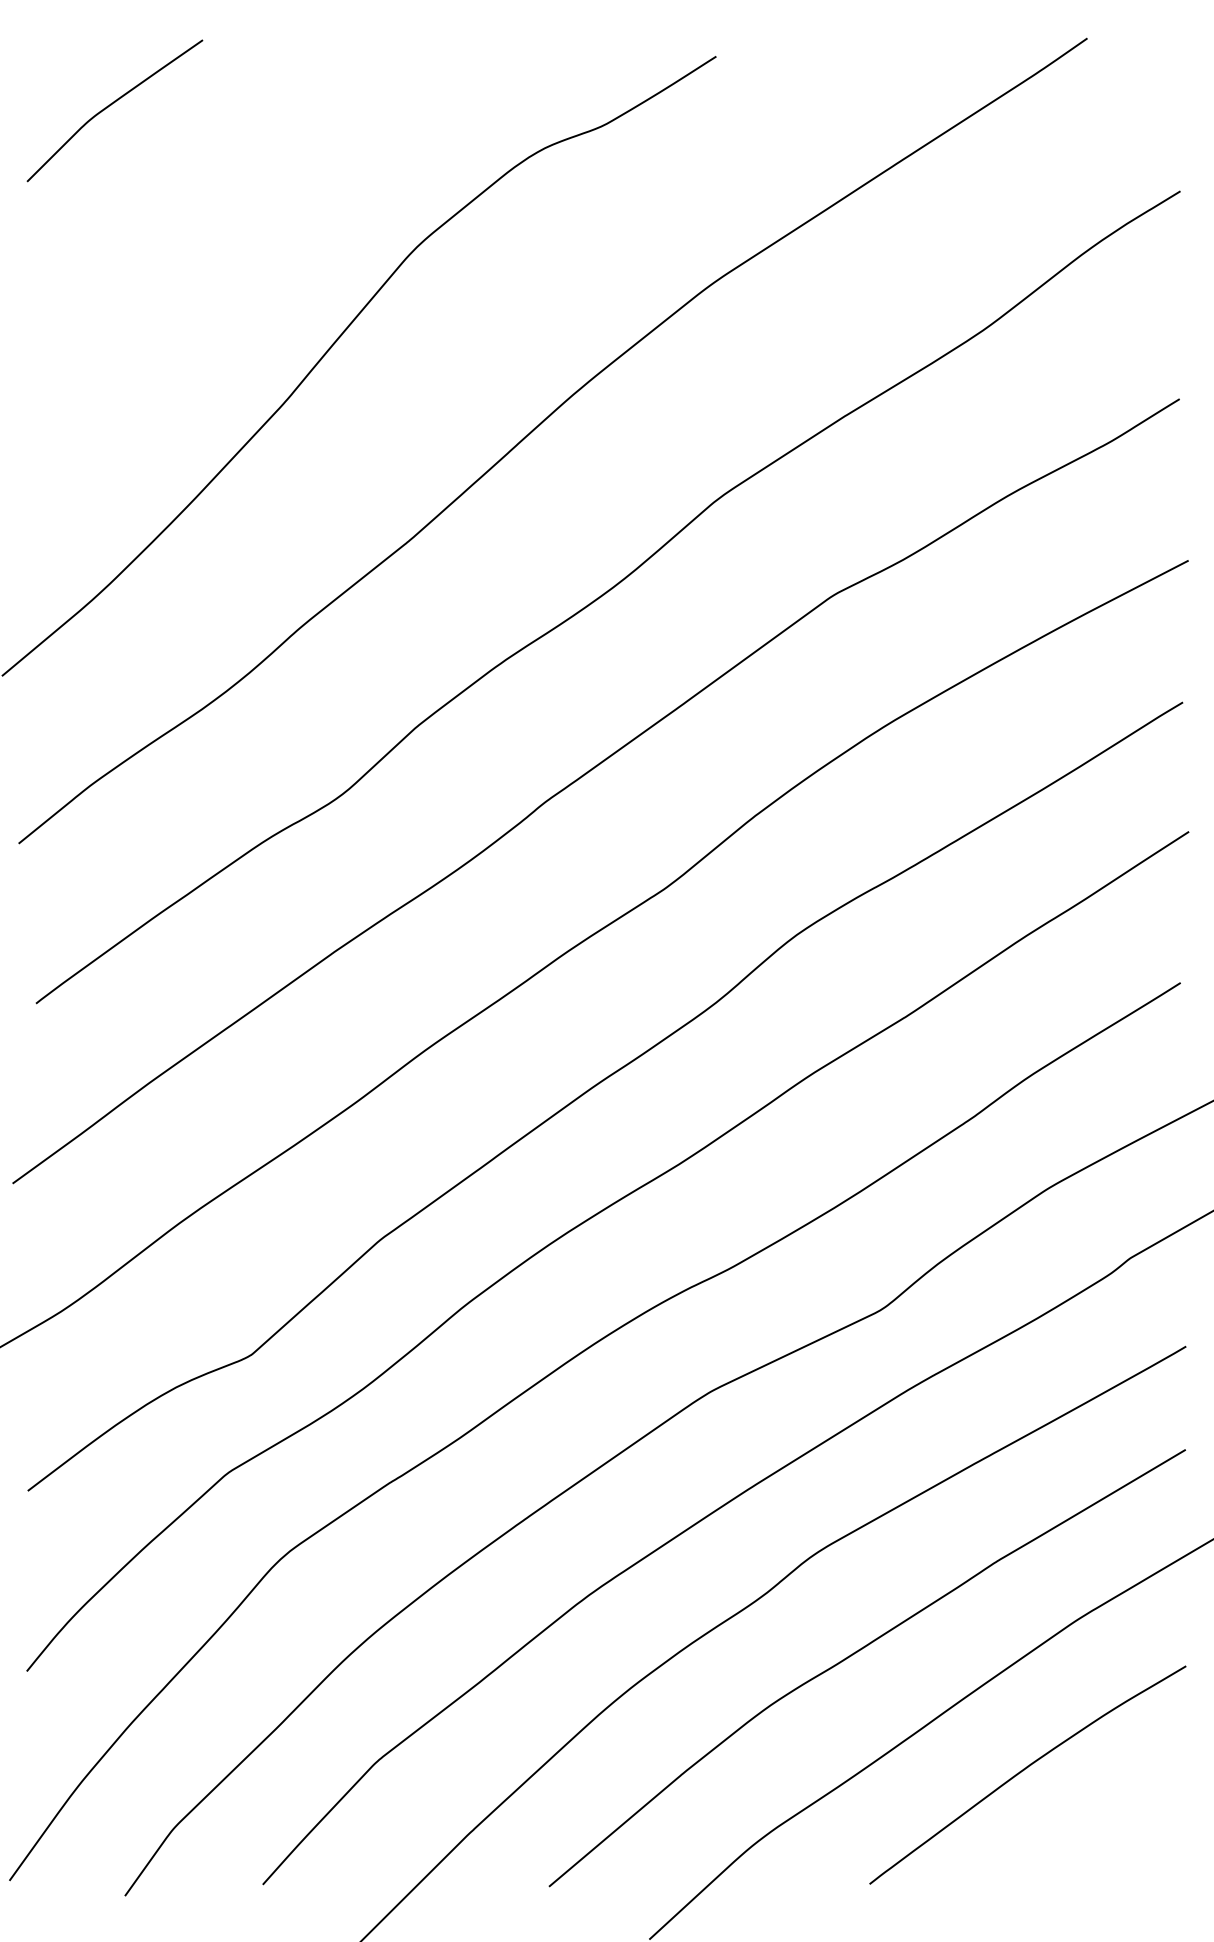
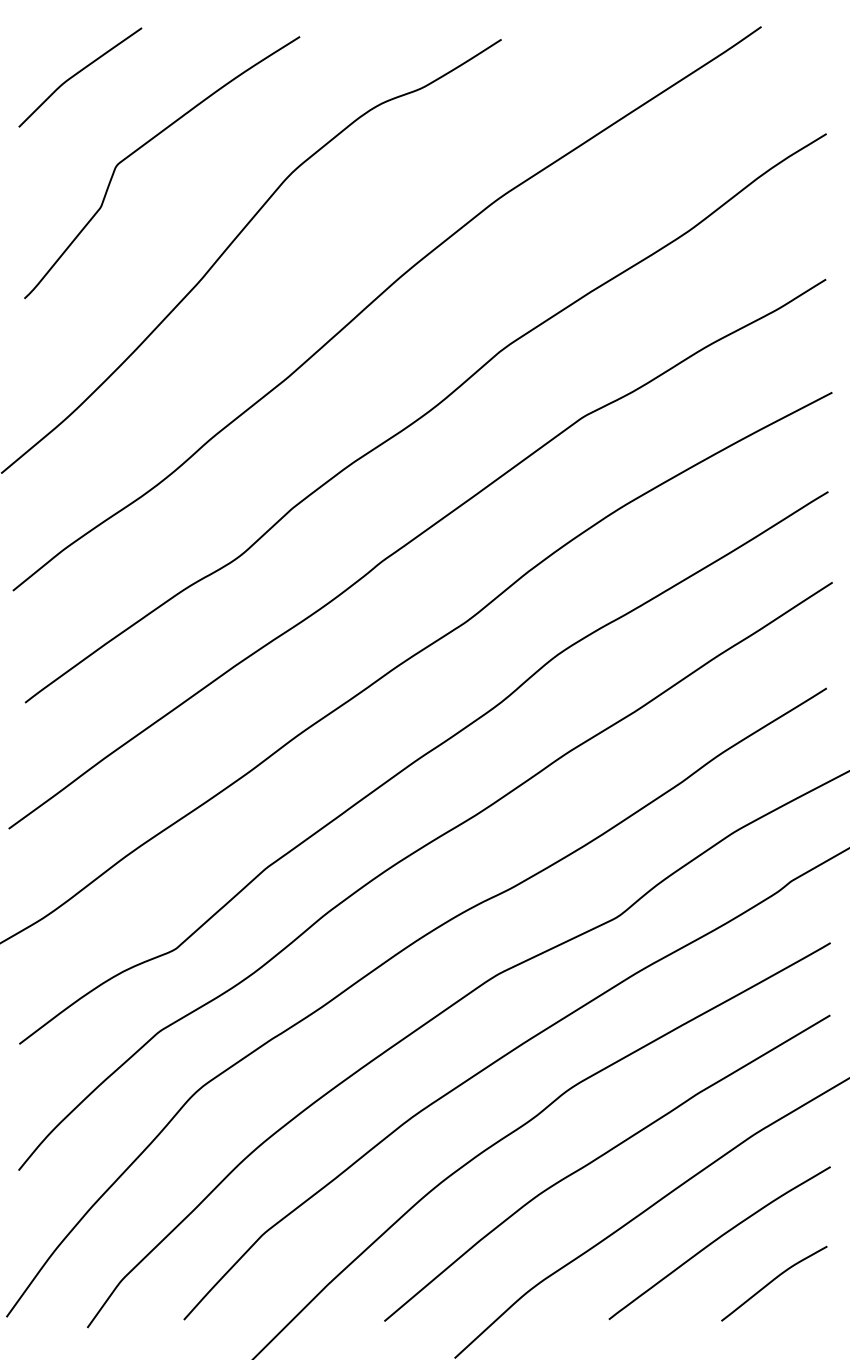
curve: (209, 206) -> (146, 144), added
curve: (1104, 1829) -> (773, 1281), added

